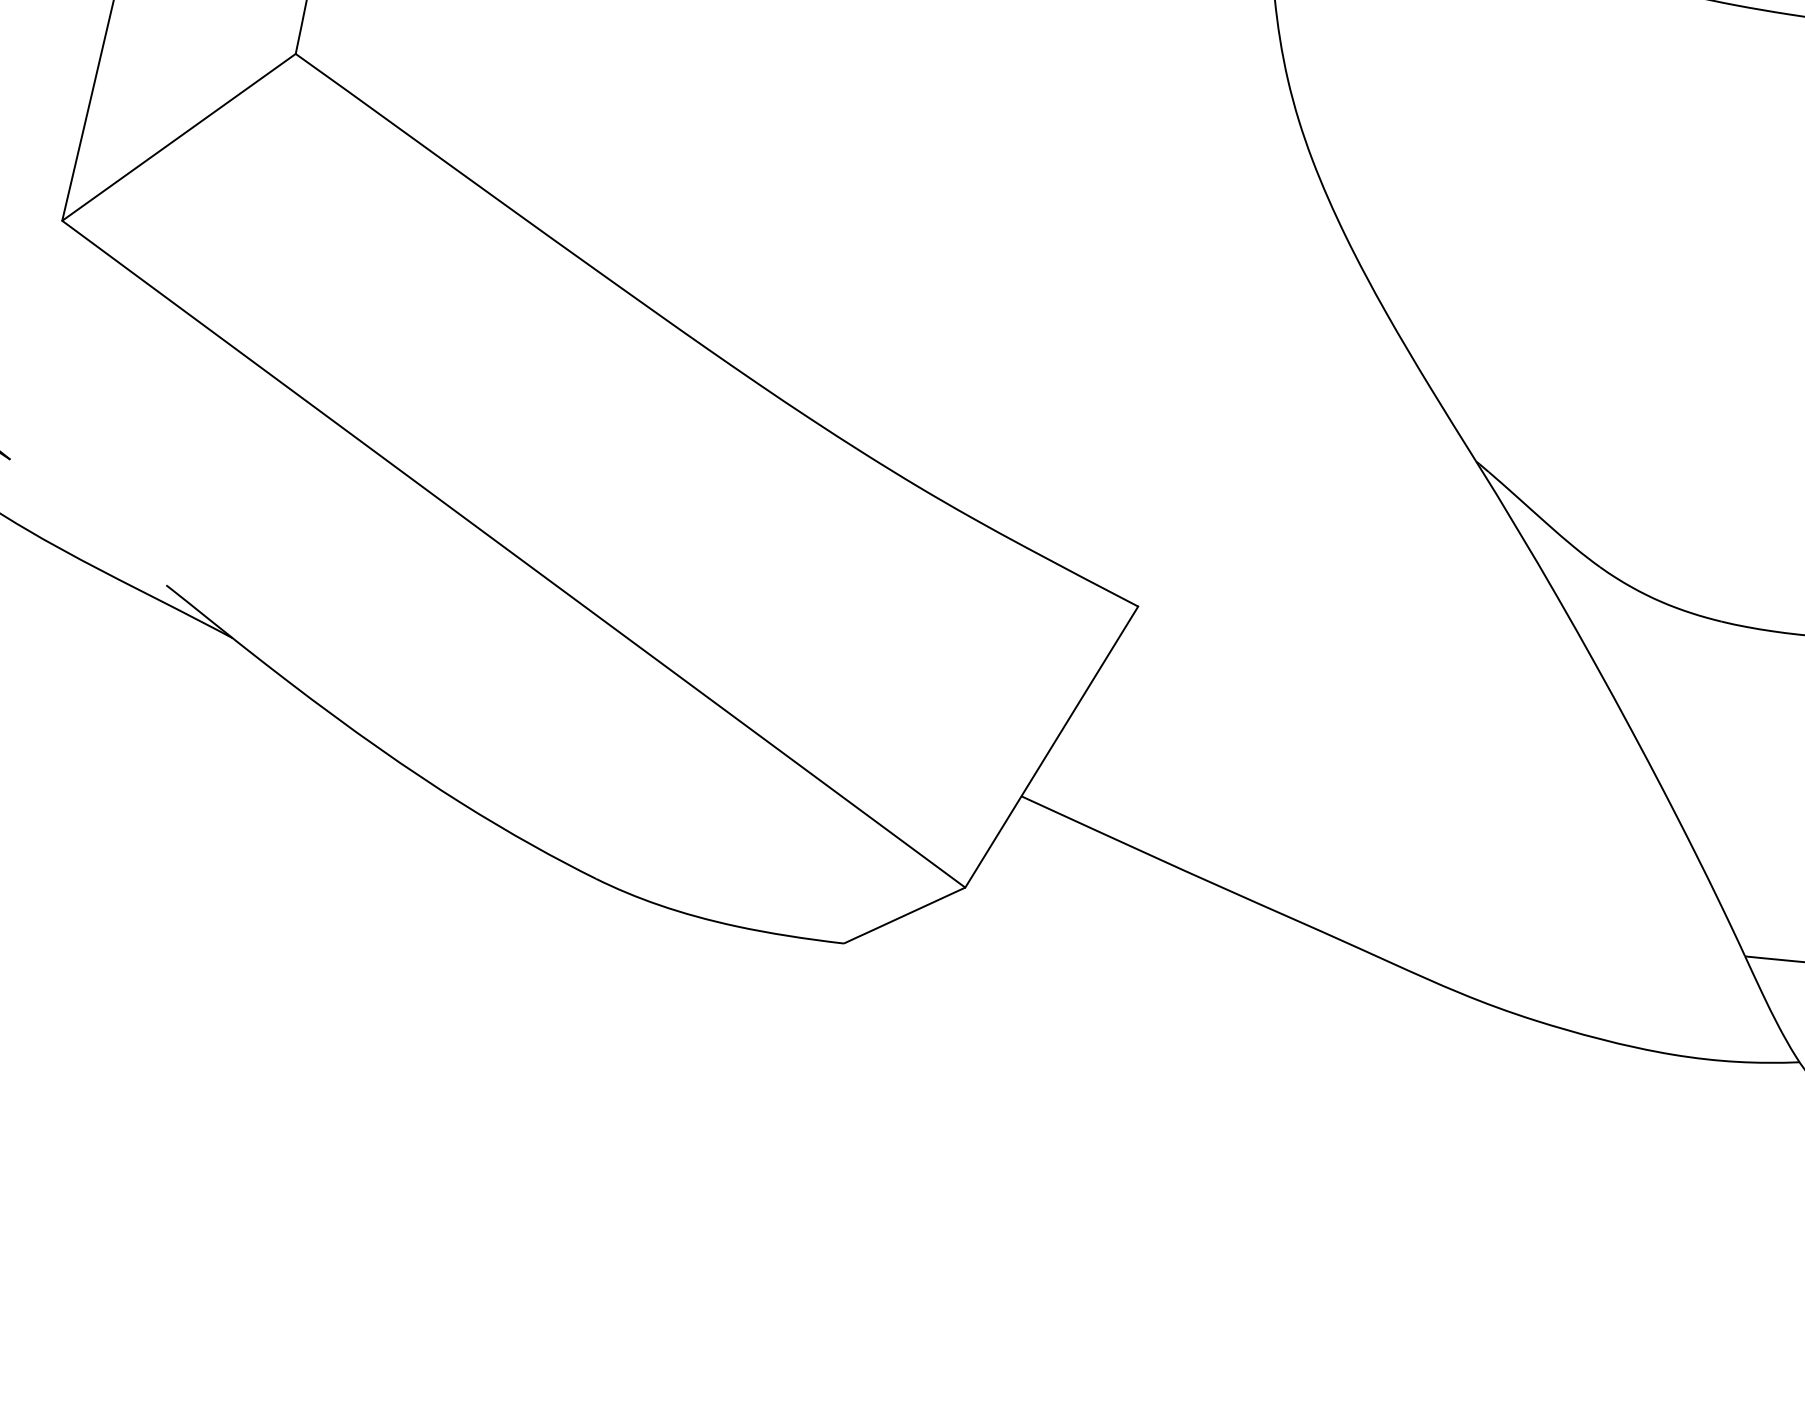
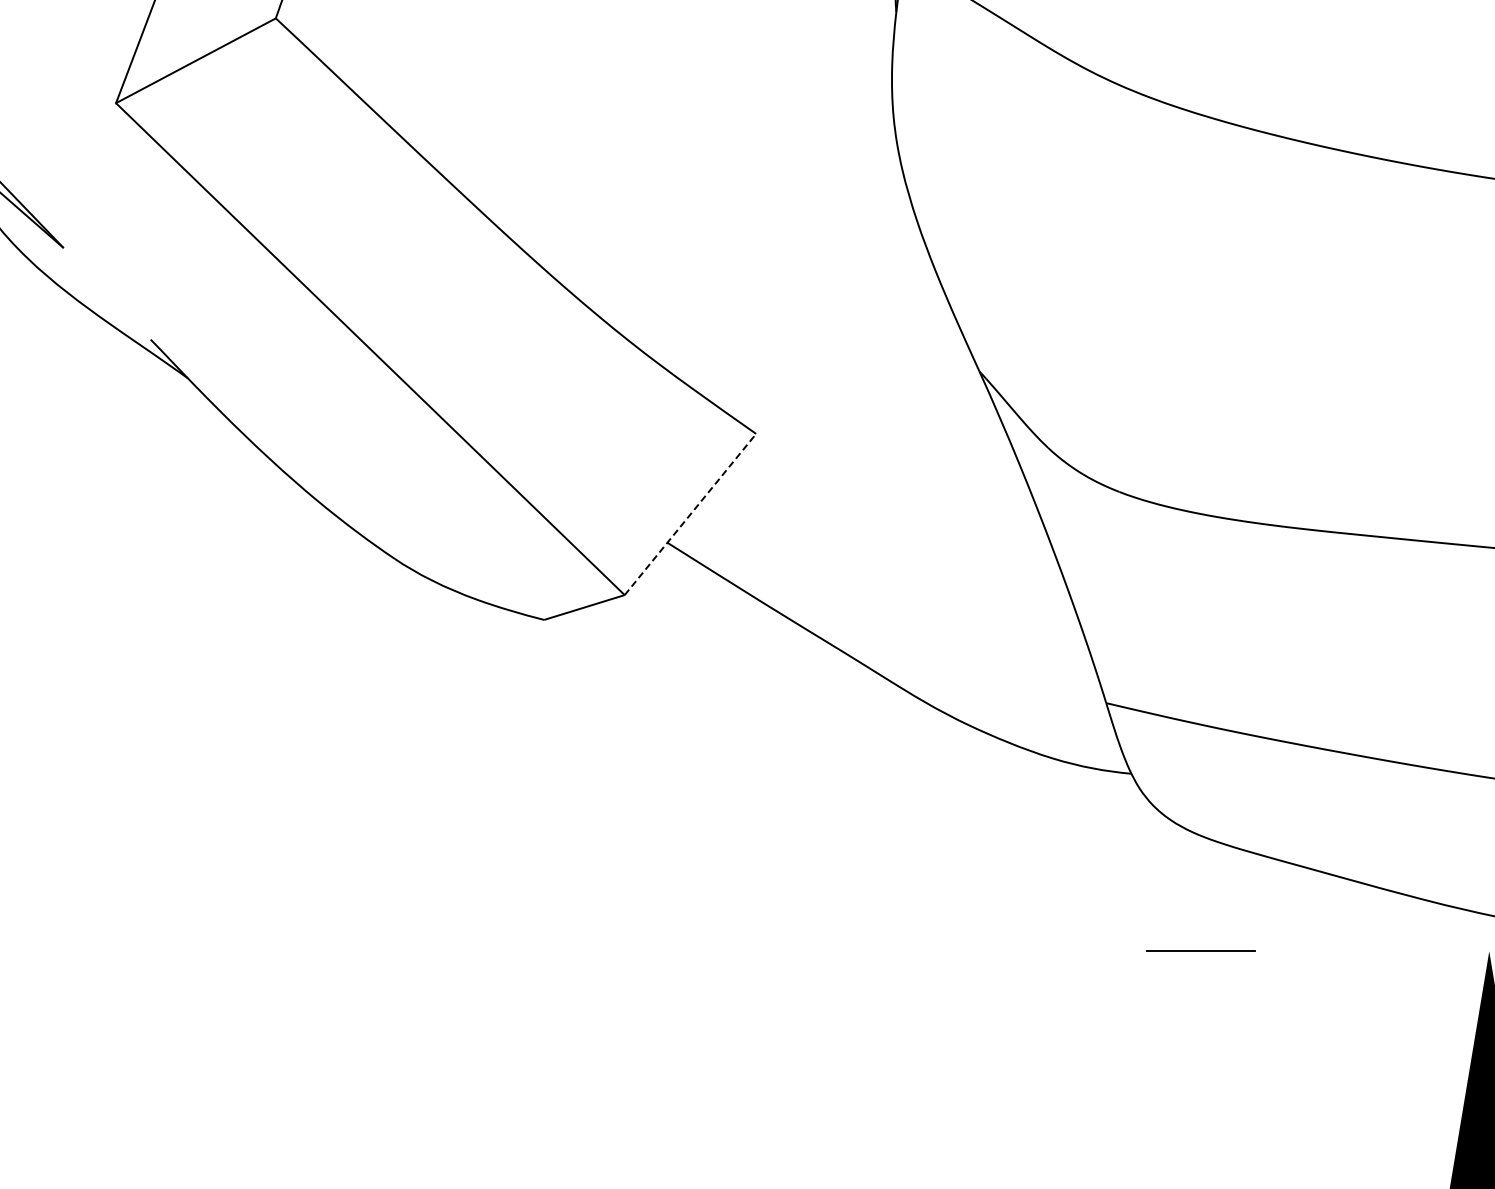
line: (1051, 747) -> (690, 514), solid -> dashed

